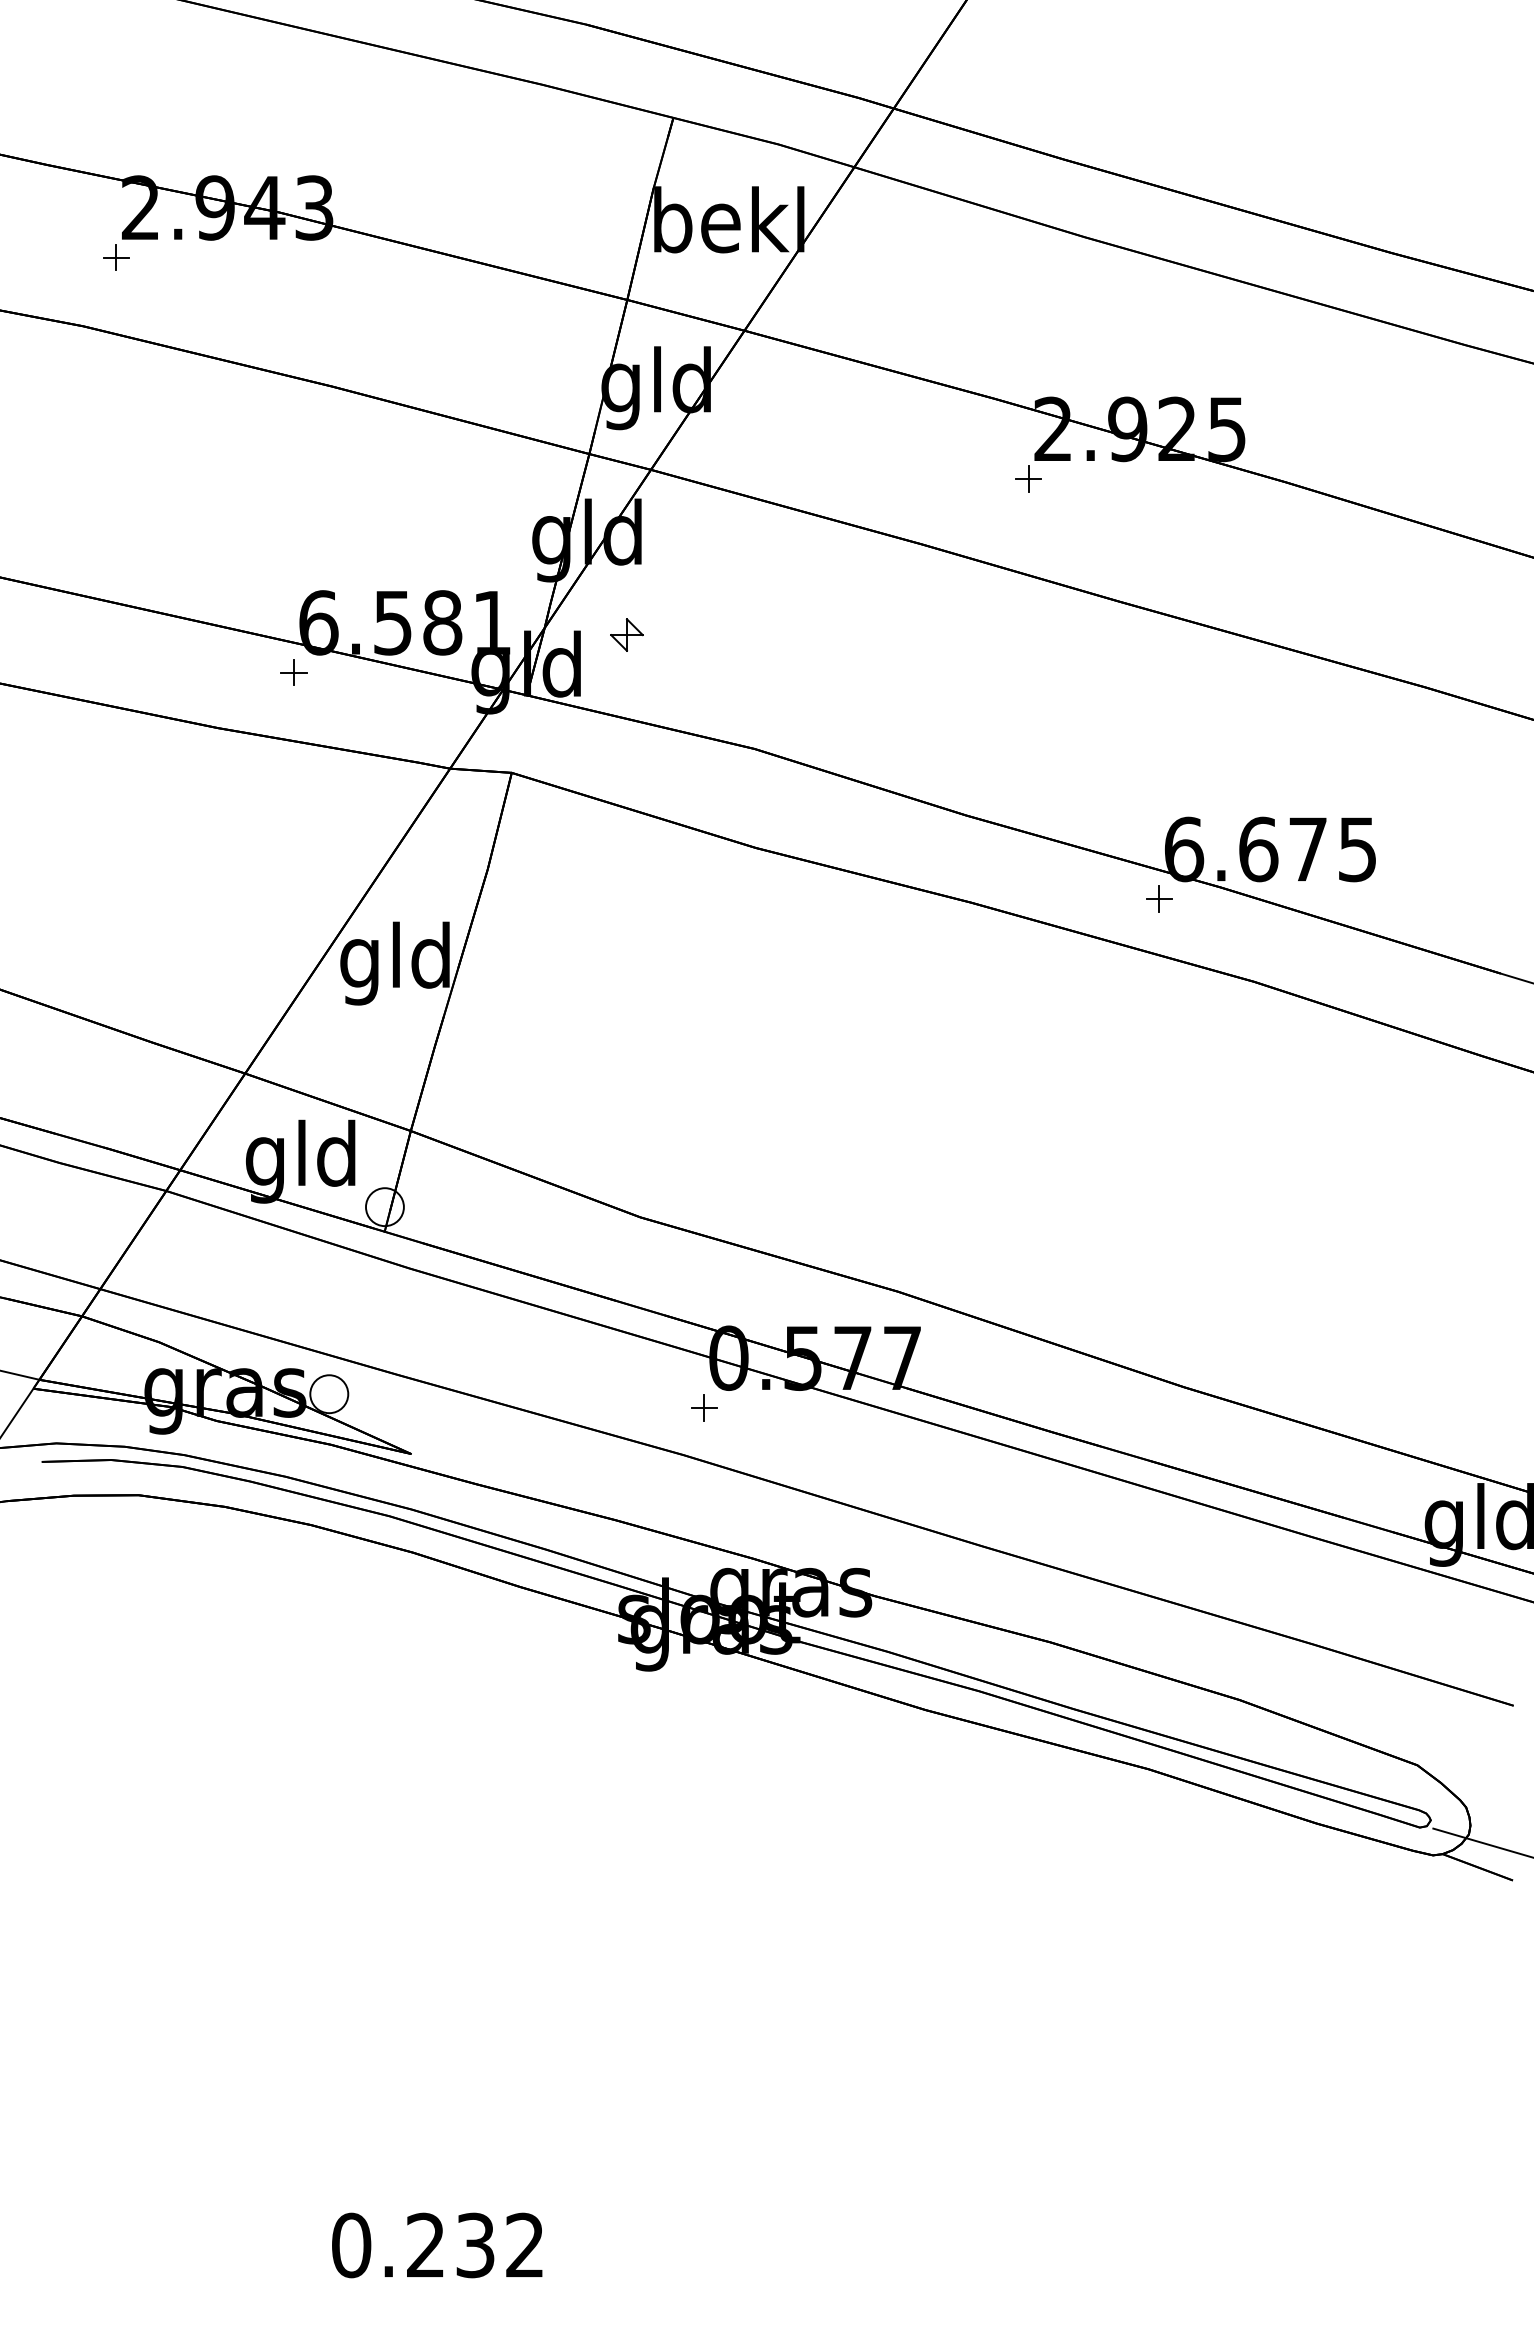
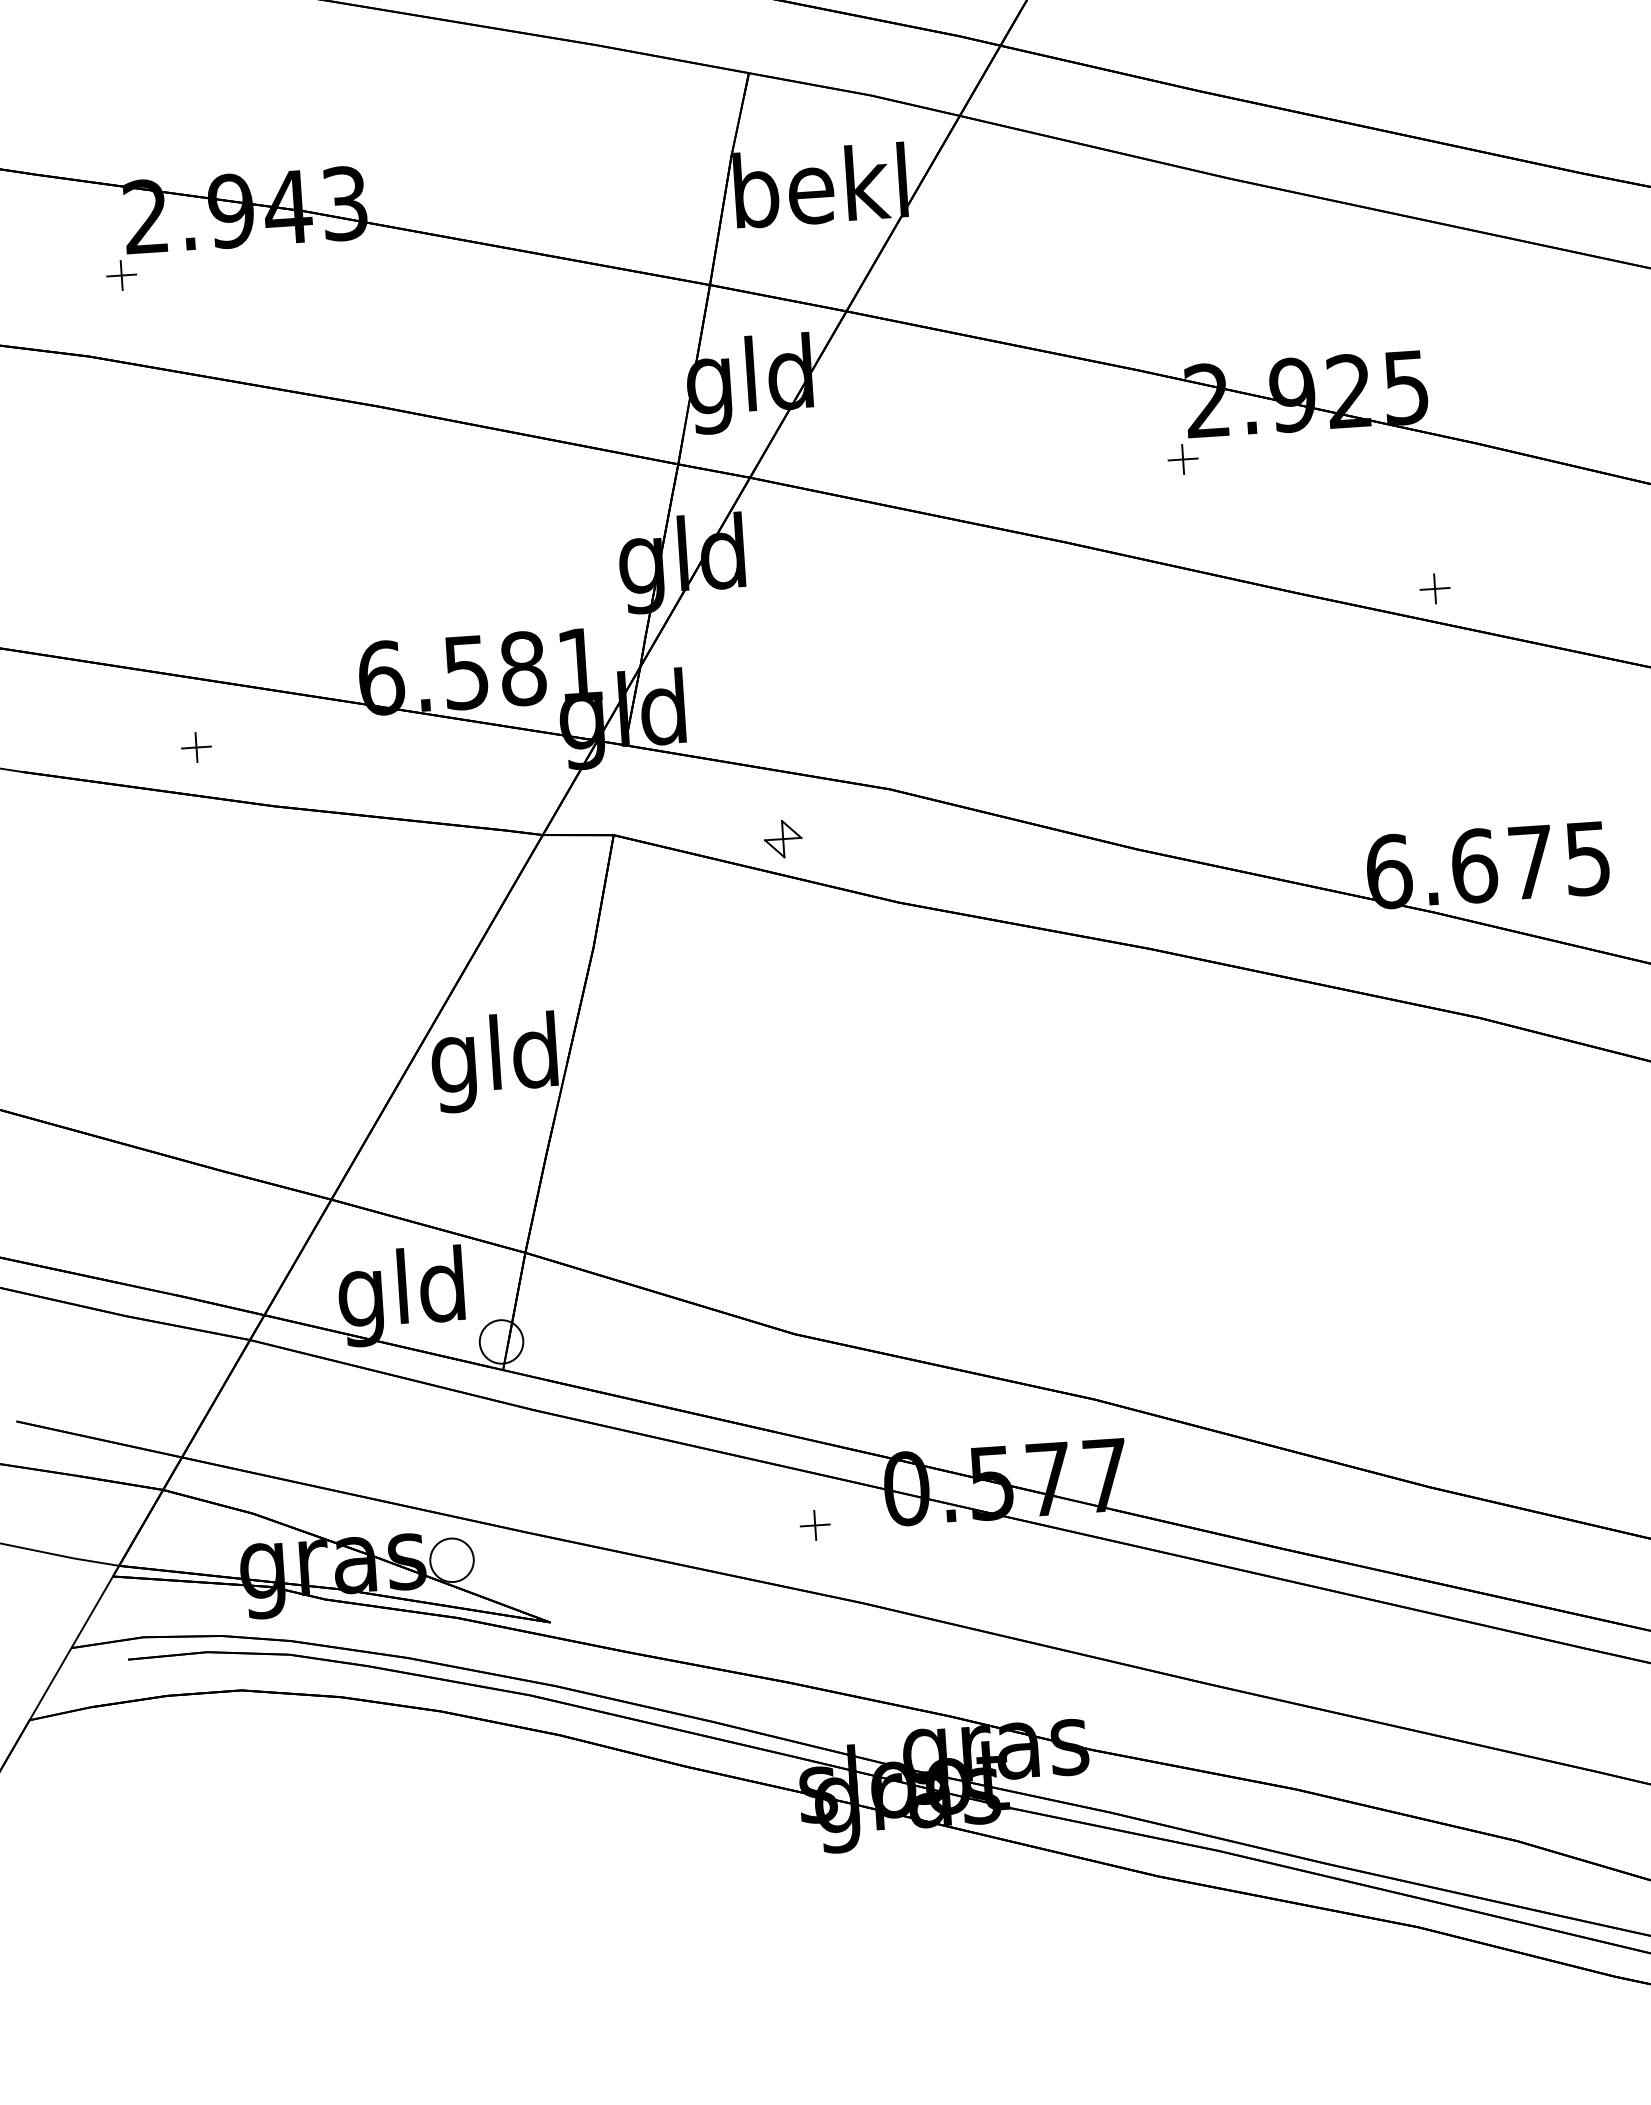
part: (626, 634) -> (782, 838), moved
part: (293, 672) -> (195, 747), moved
part: (1159, 898) -> (1435, 588), moved
part: (704, 1407) -> (815, 1524), moved

